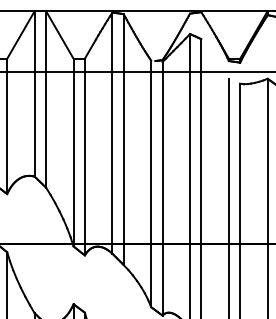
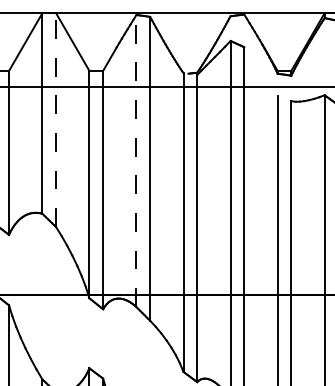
line: (46, 99) -> (56, 120), solid -> dashed
line: (112, 132) -> (136, 160), solid -> dashed

